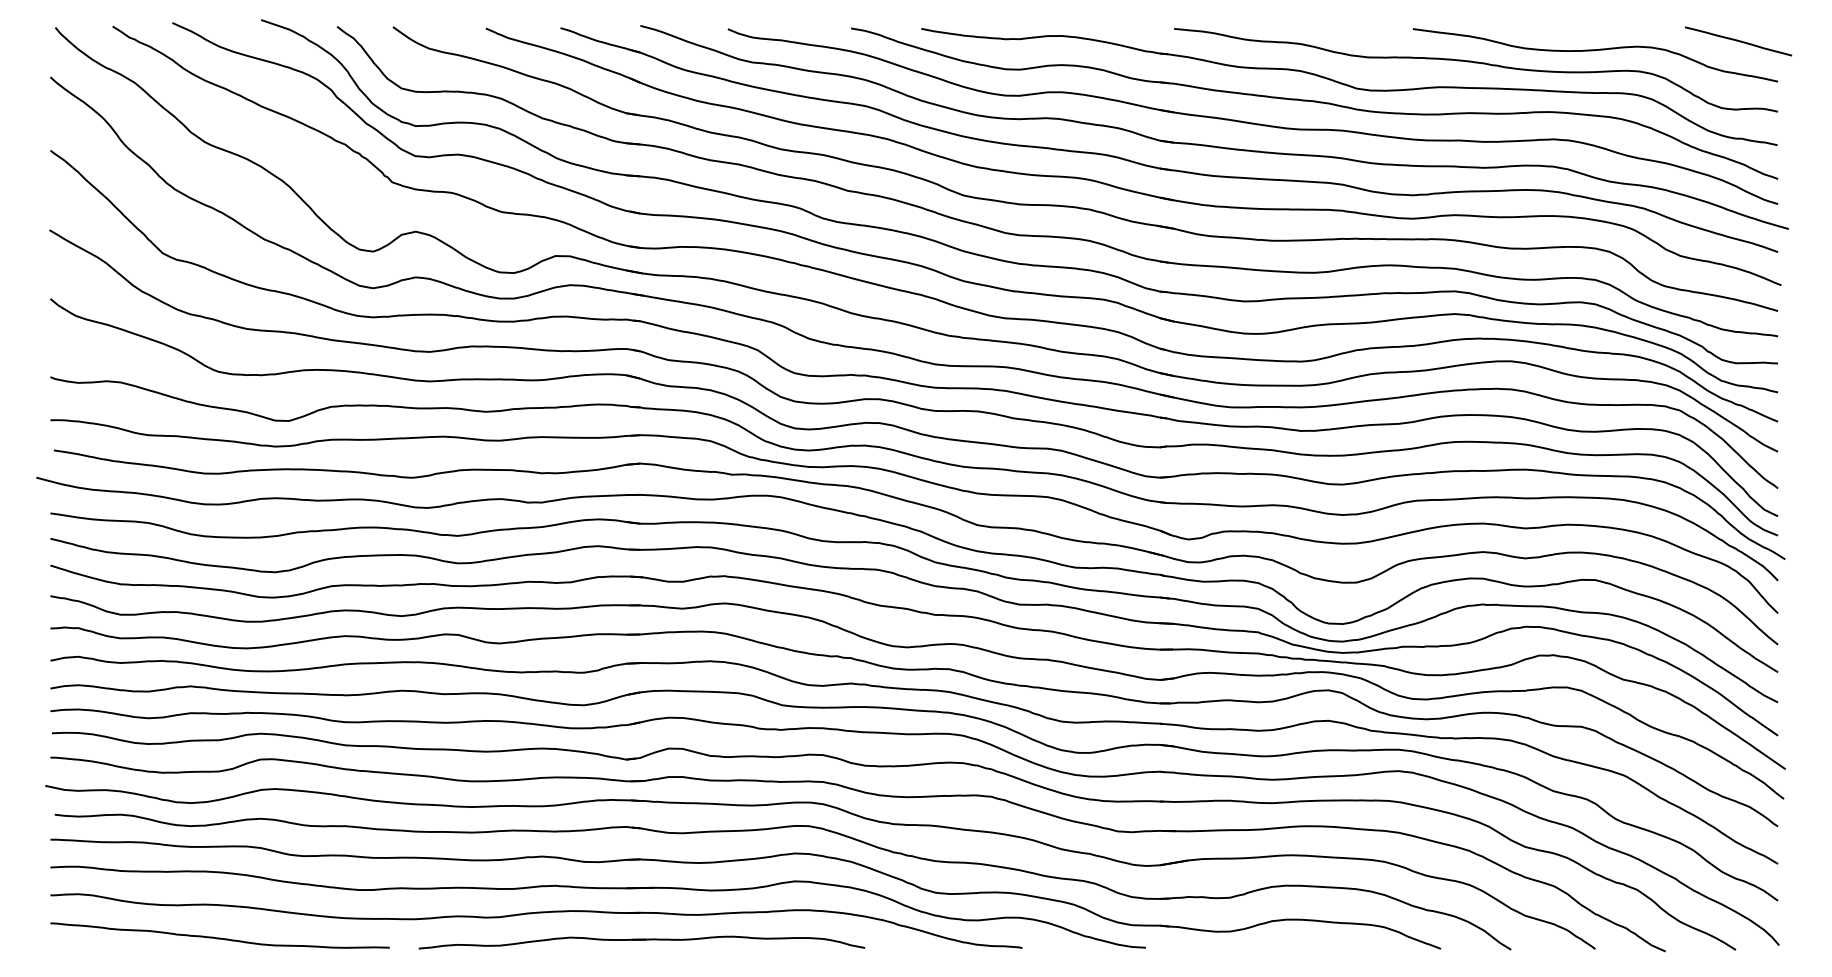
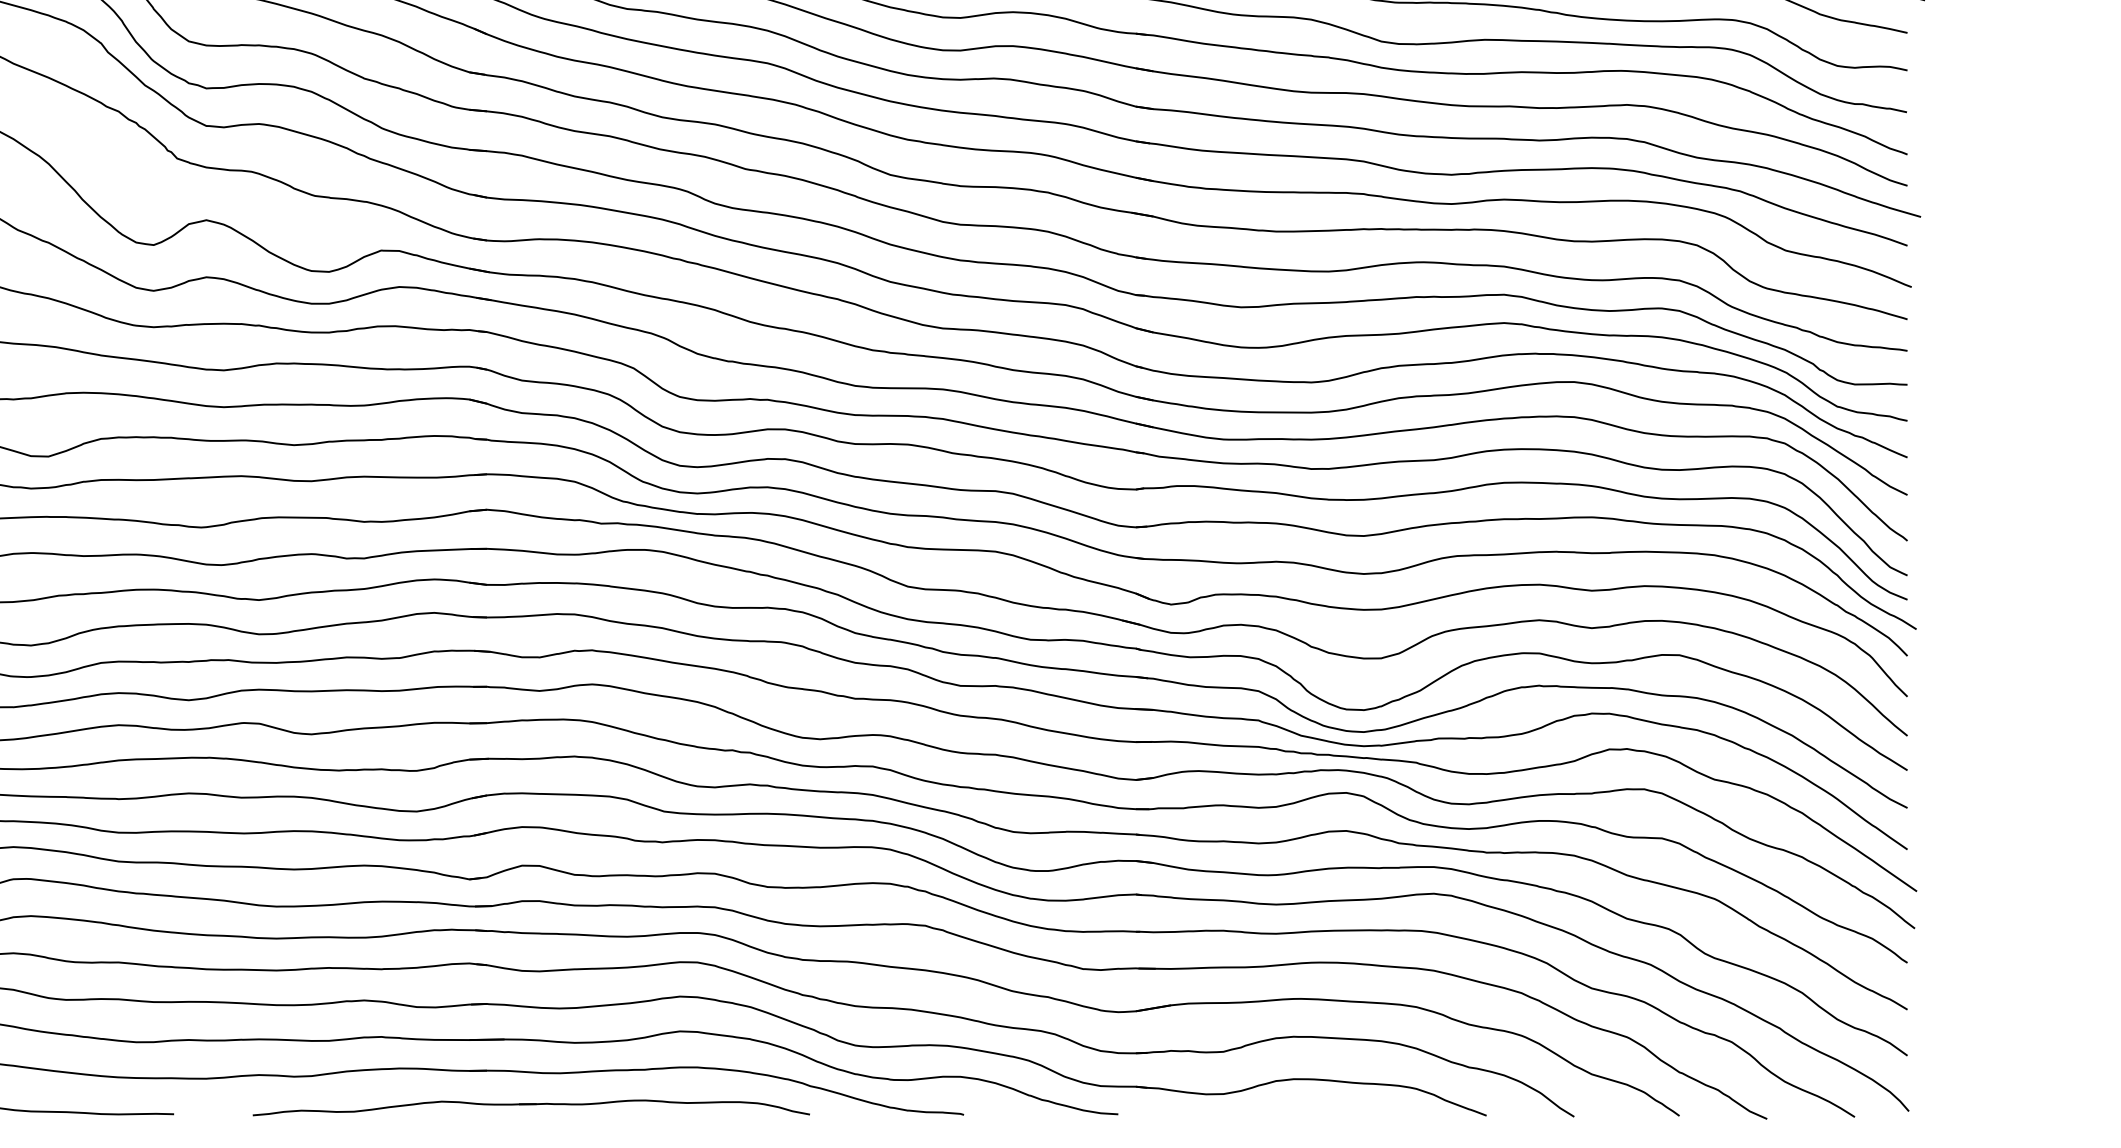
part: (641, 942) -> (530, 1107), moved

